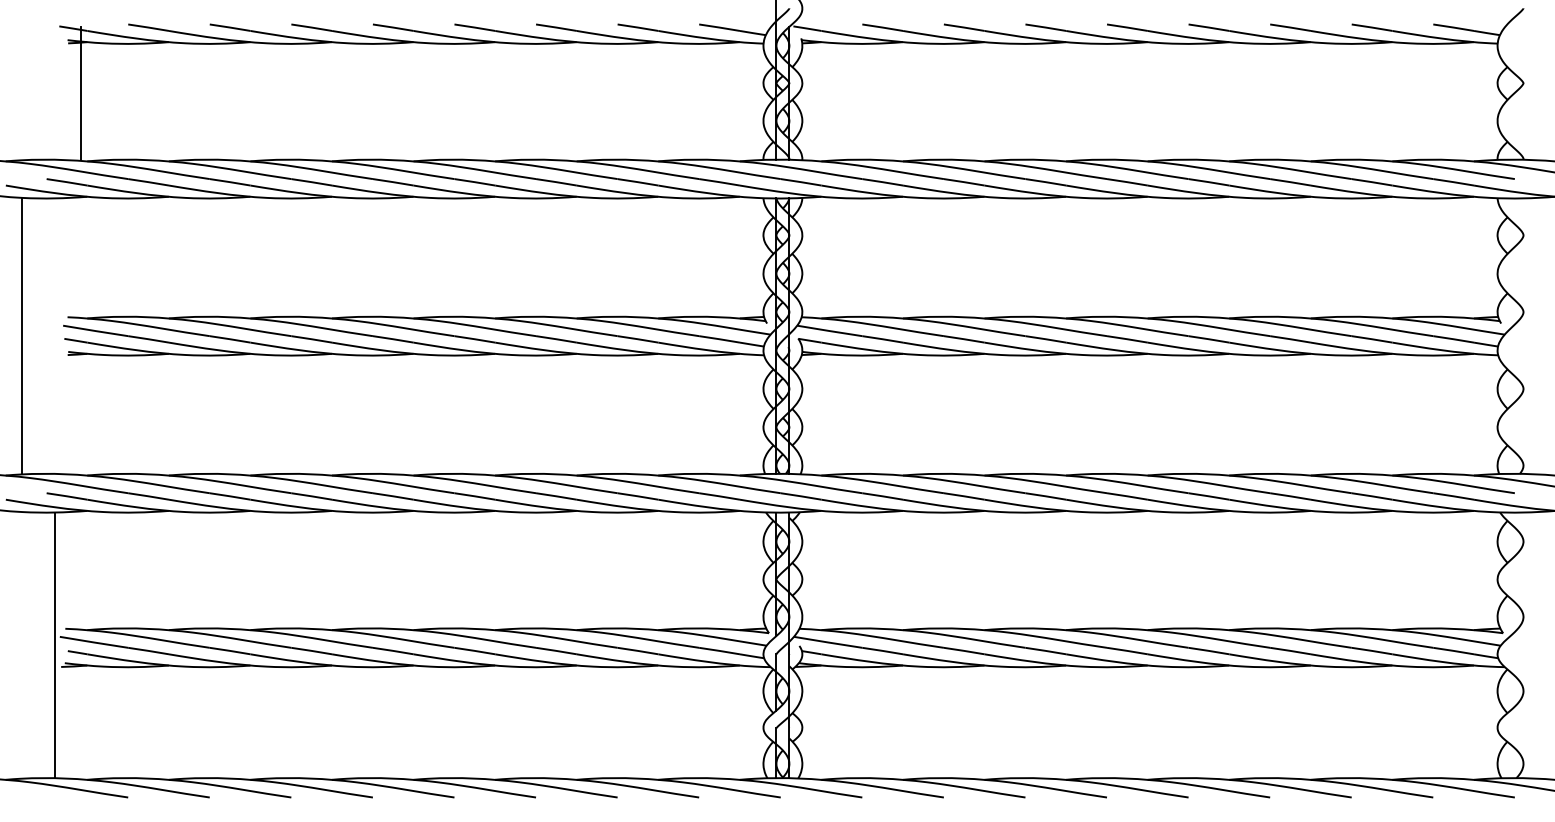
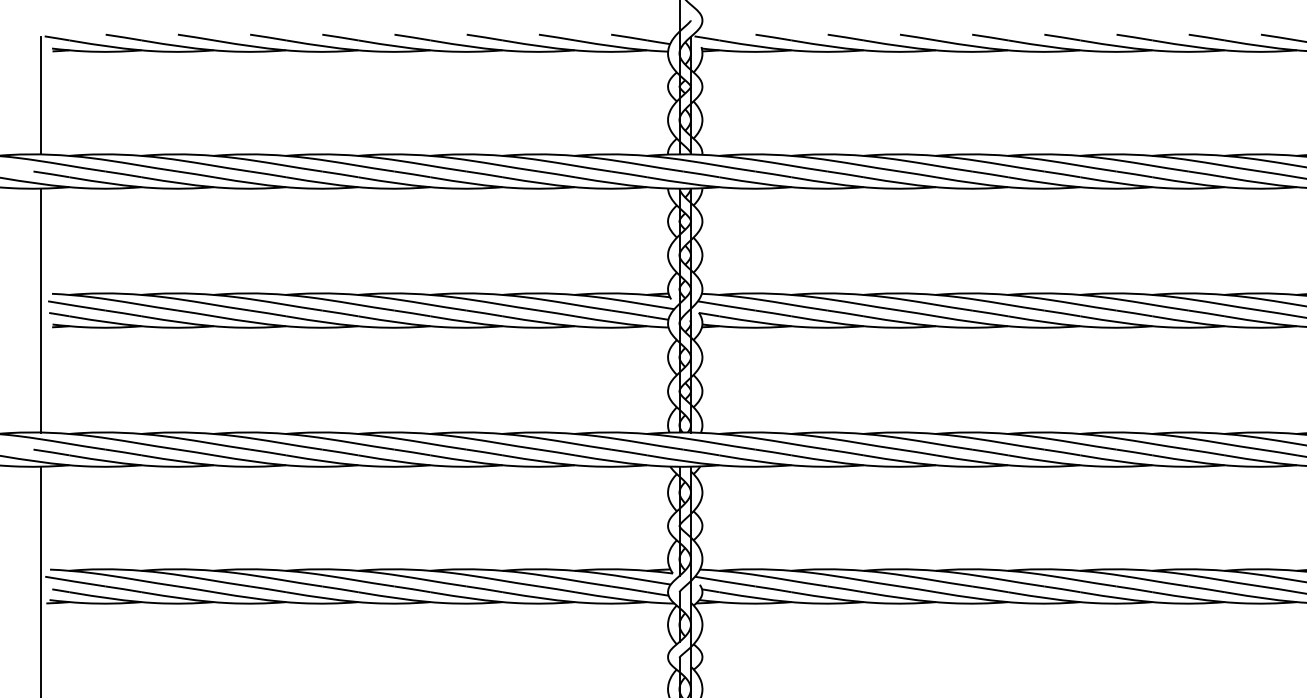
line: (81, 92) -> (41, 94), moved
line: (22, 335) -> (41, 309), moved

